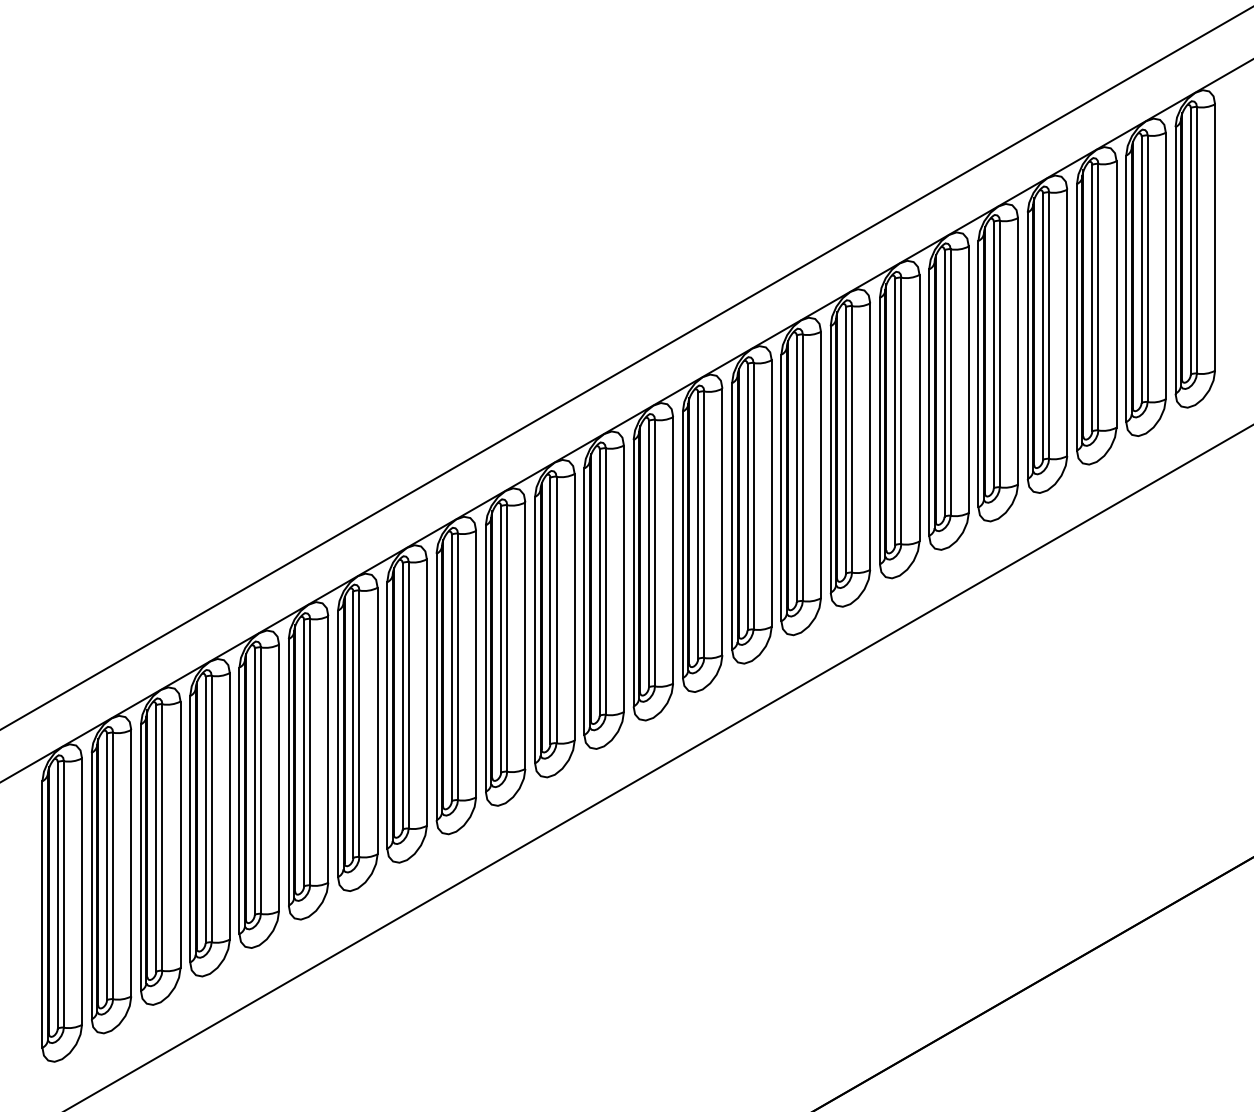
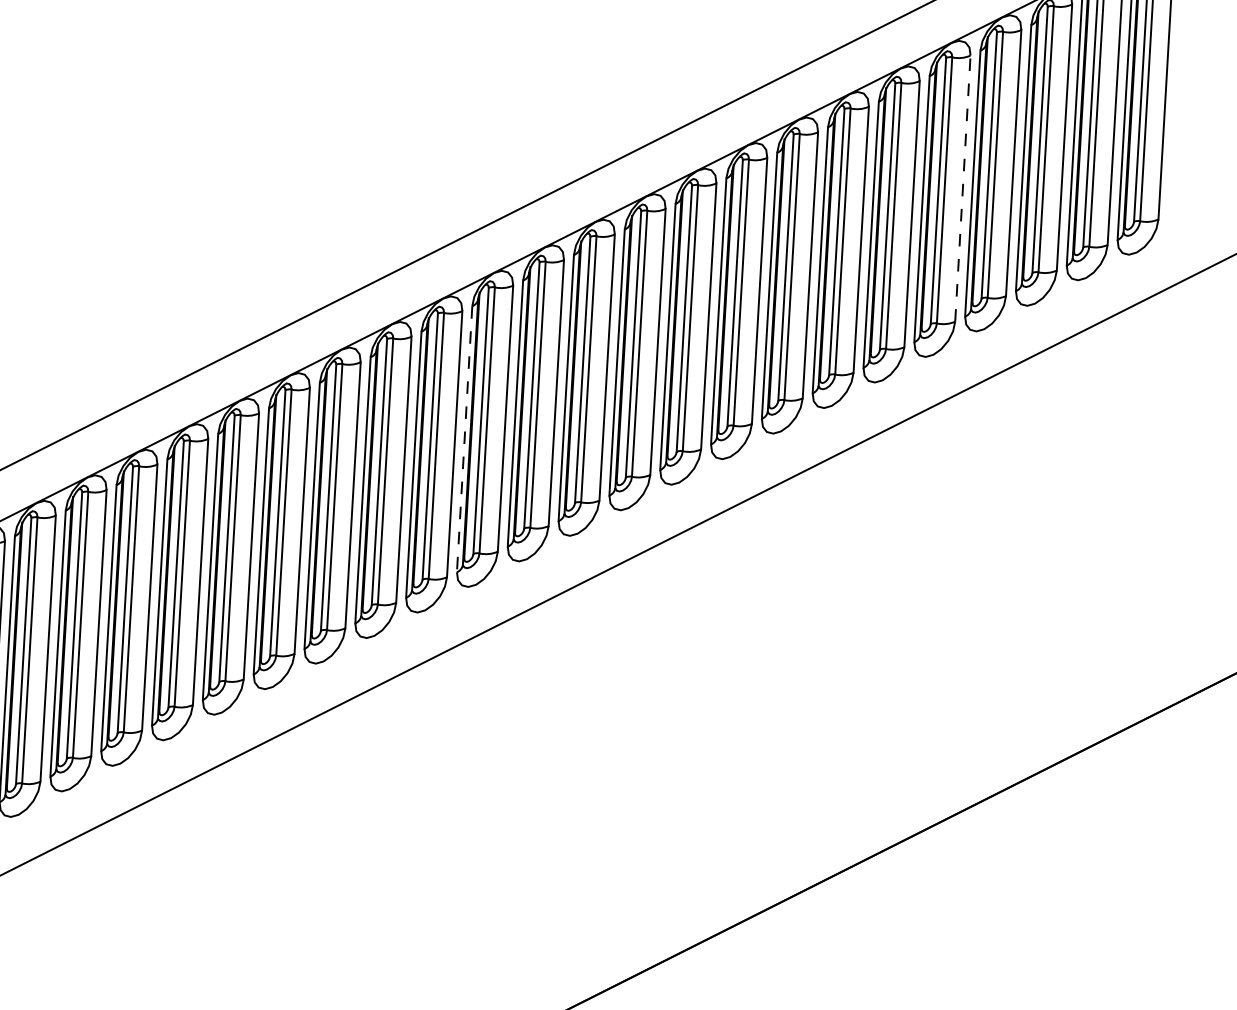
line: (1018, 350) -> (963, 187), solid -> dashed
line: (535, 630) -> (465, 439), solid -> dashed

